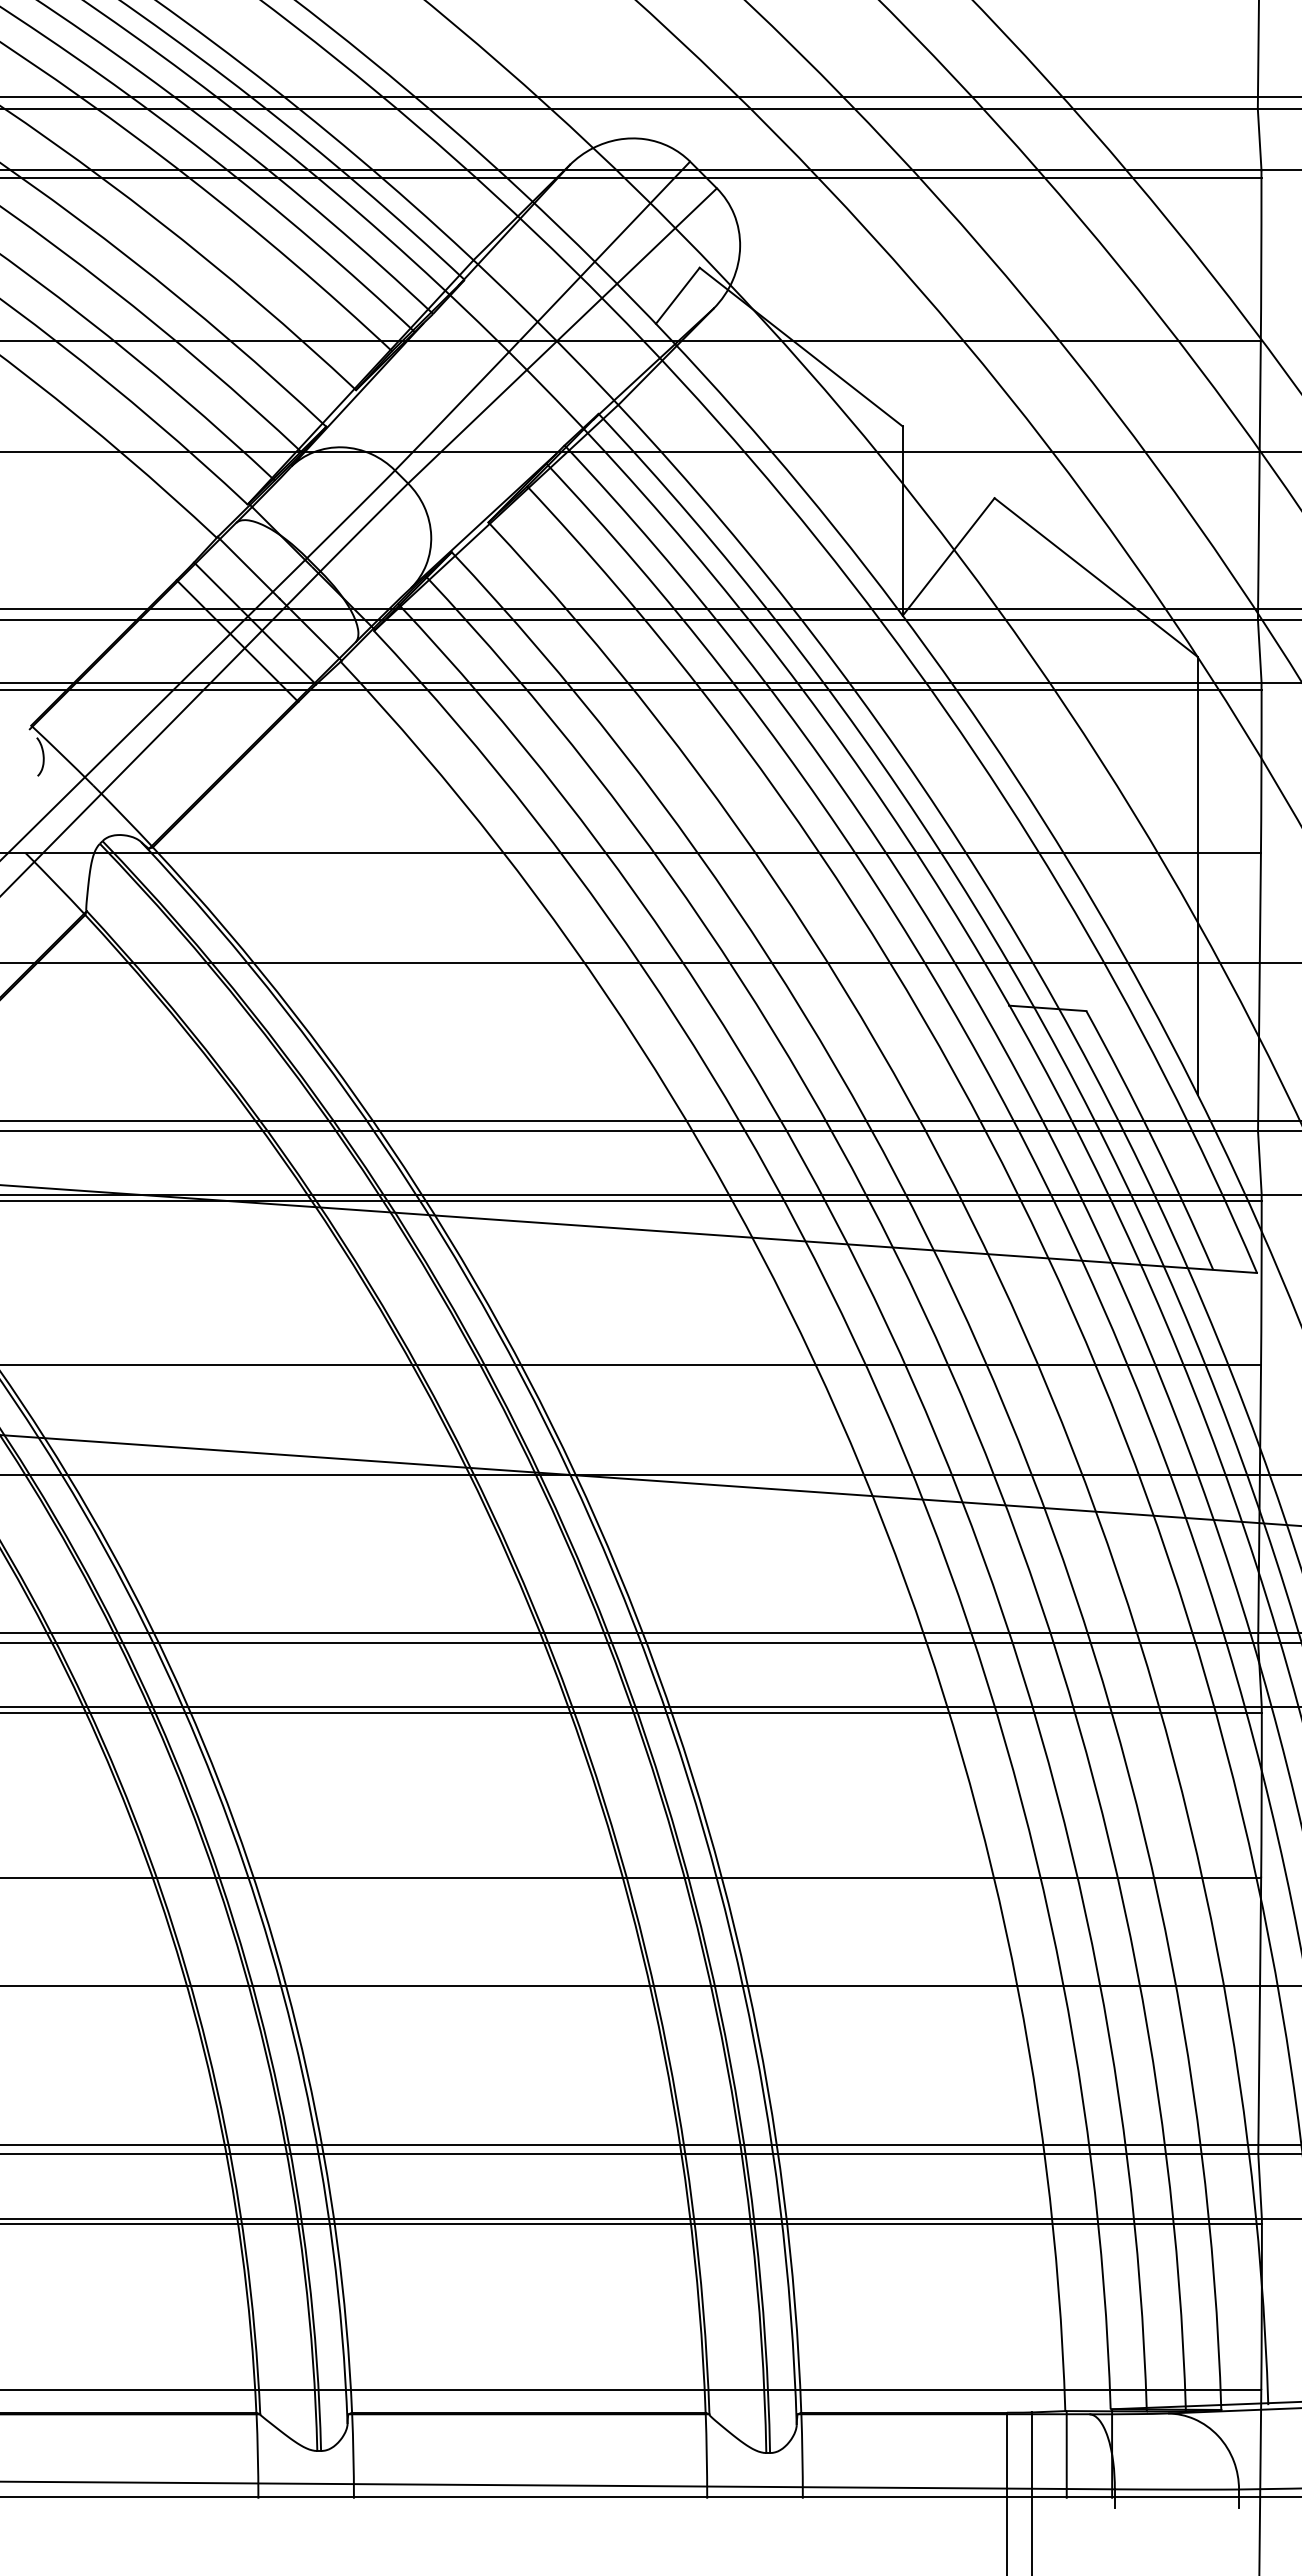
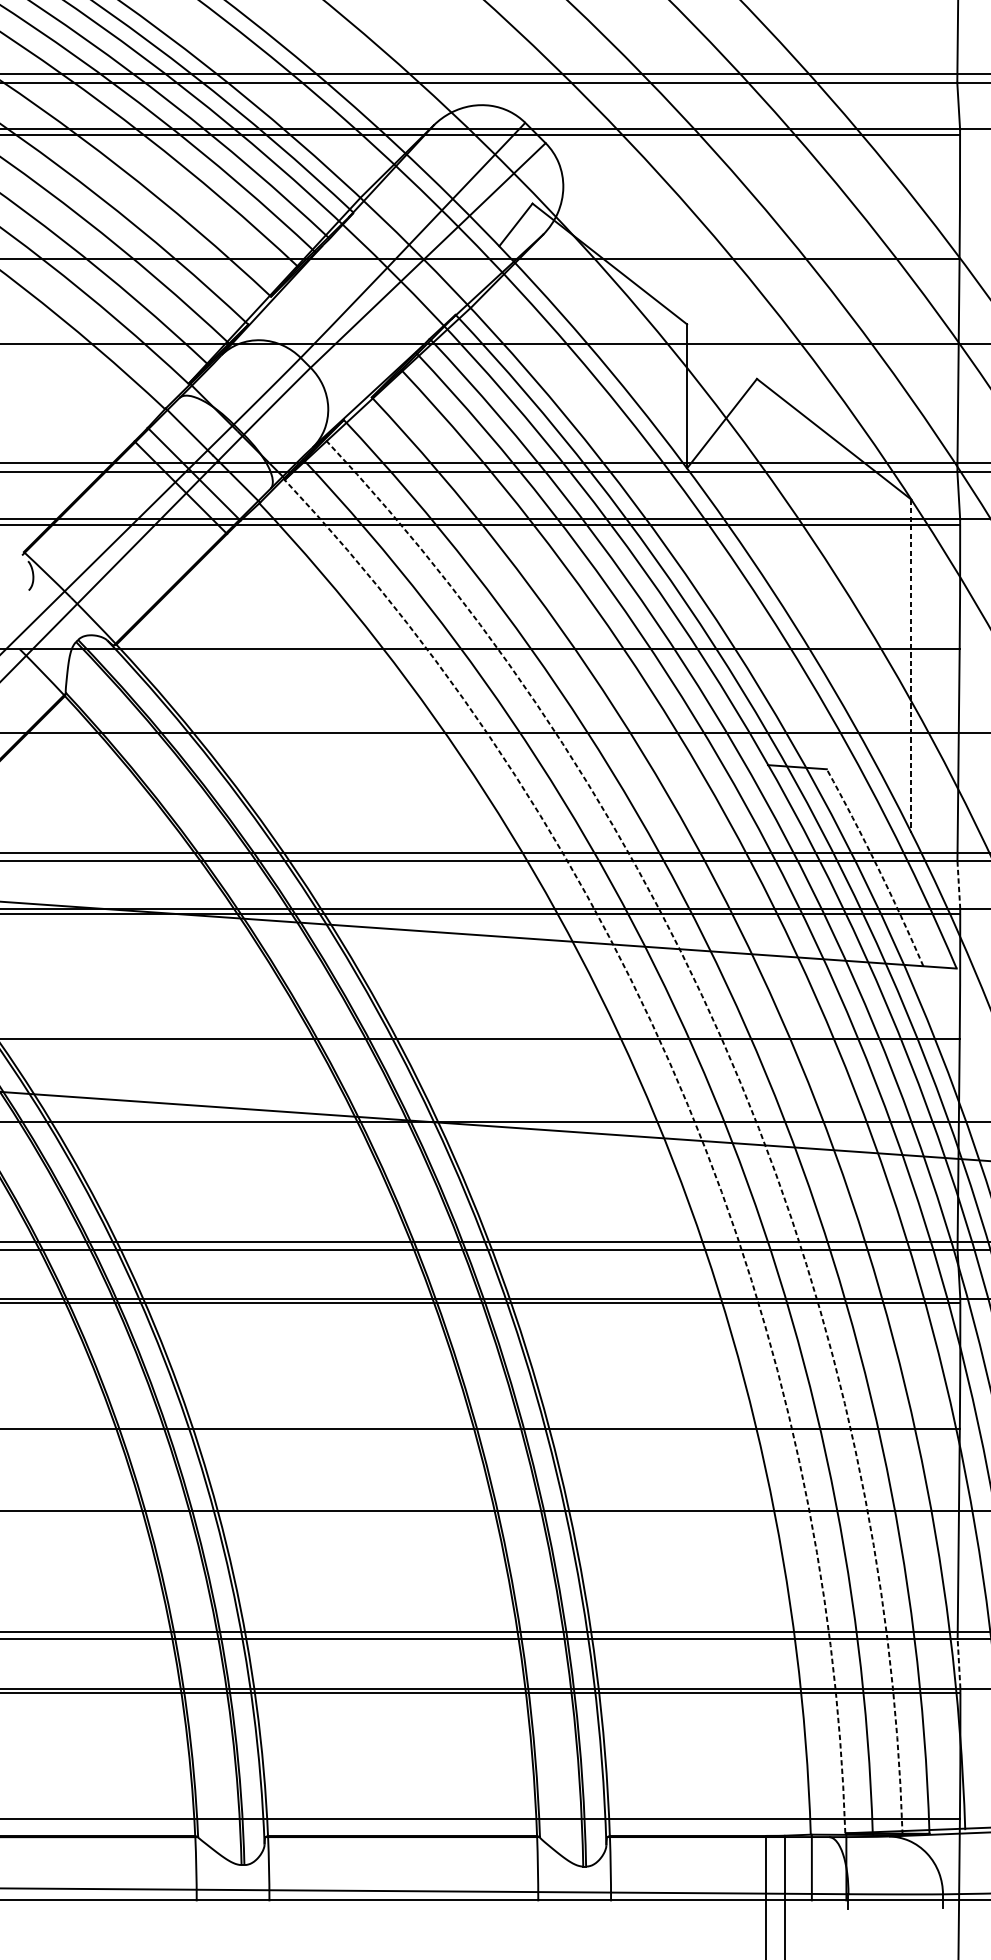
line: (1197, 875) -> (911, 666), solid -> dashed
arc: (1152, 1139) -> (877, 866), solid -> dashed
line: (1259, 1163) -> (958, 885), solid -> dashed
arc: (973, 1424) -> (740, 1083), solid -> dashed
arc: (904, 1453) -> (688, 1105), solid -> dashed
line: (1260, 2186) -> (959, 1663), solid -> dashed

